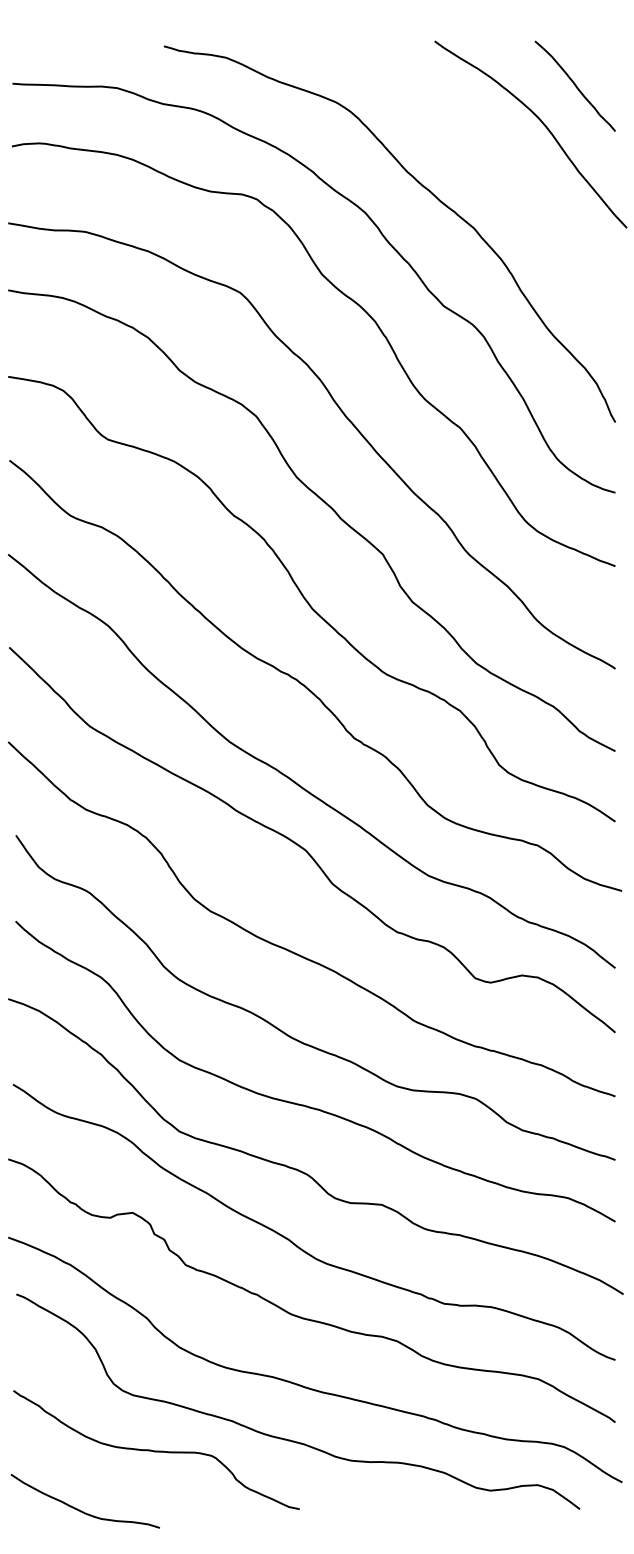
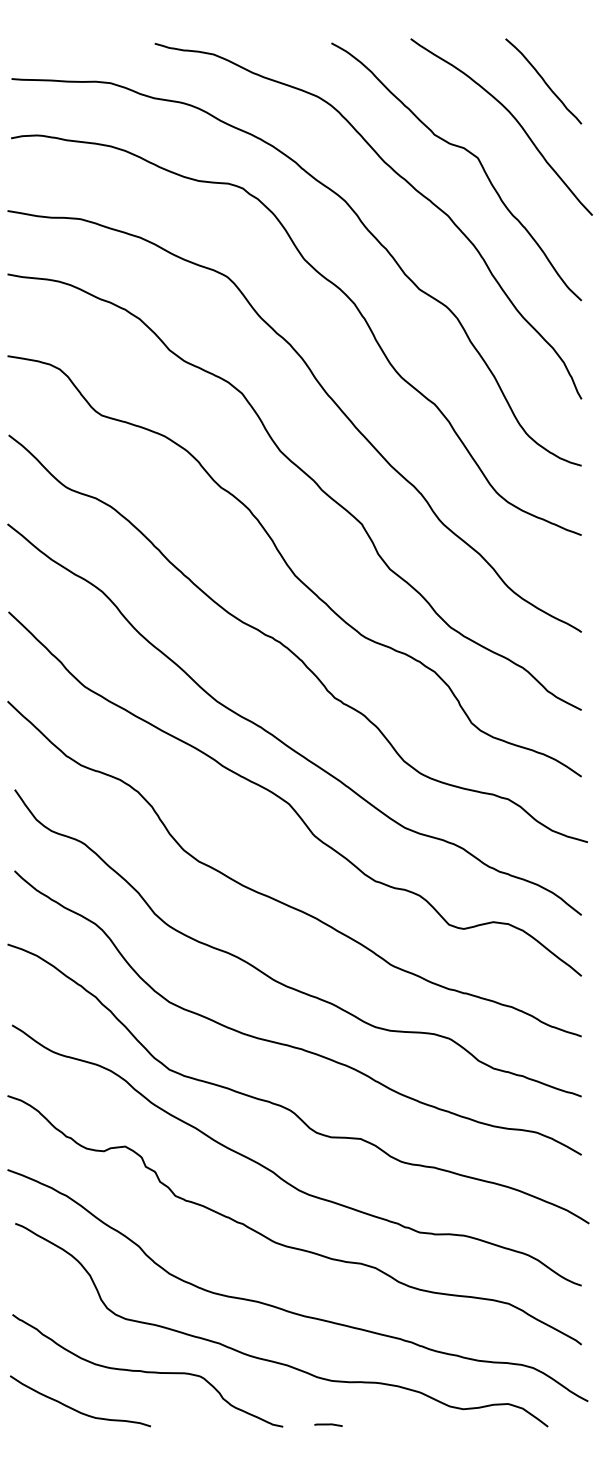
curve: (496, 162) -> (469, 153), added
line: (347, 1506) -> (328, 1424), added
curve: (81, 1509) -> (76, 1409), moved

